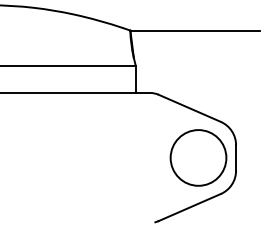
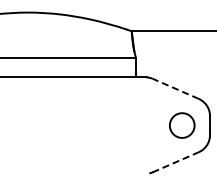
line: (189, 107) -> (175, 88), solid -> dashed
circle: (197, 157) -> (181, 125), size x0.6
line: (190, 207) -> (176, 162), solid -> dashed

